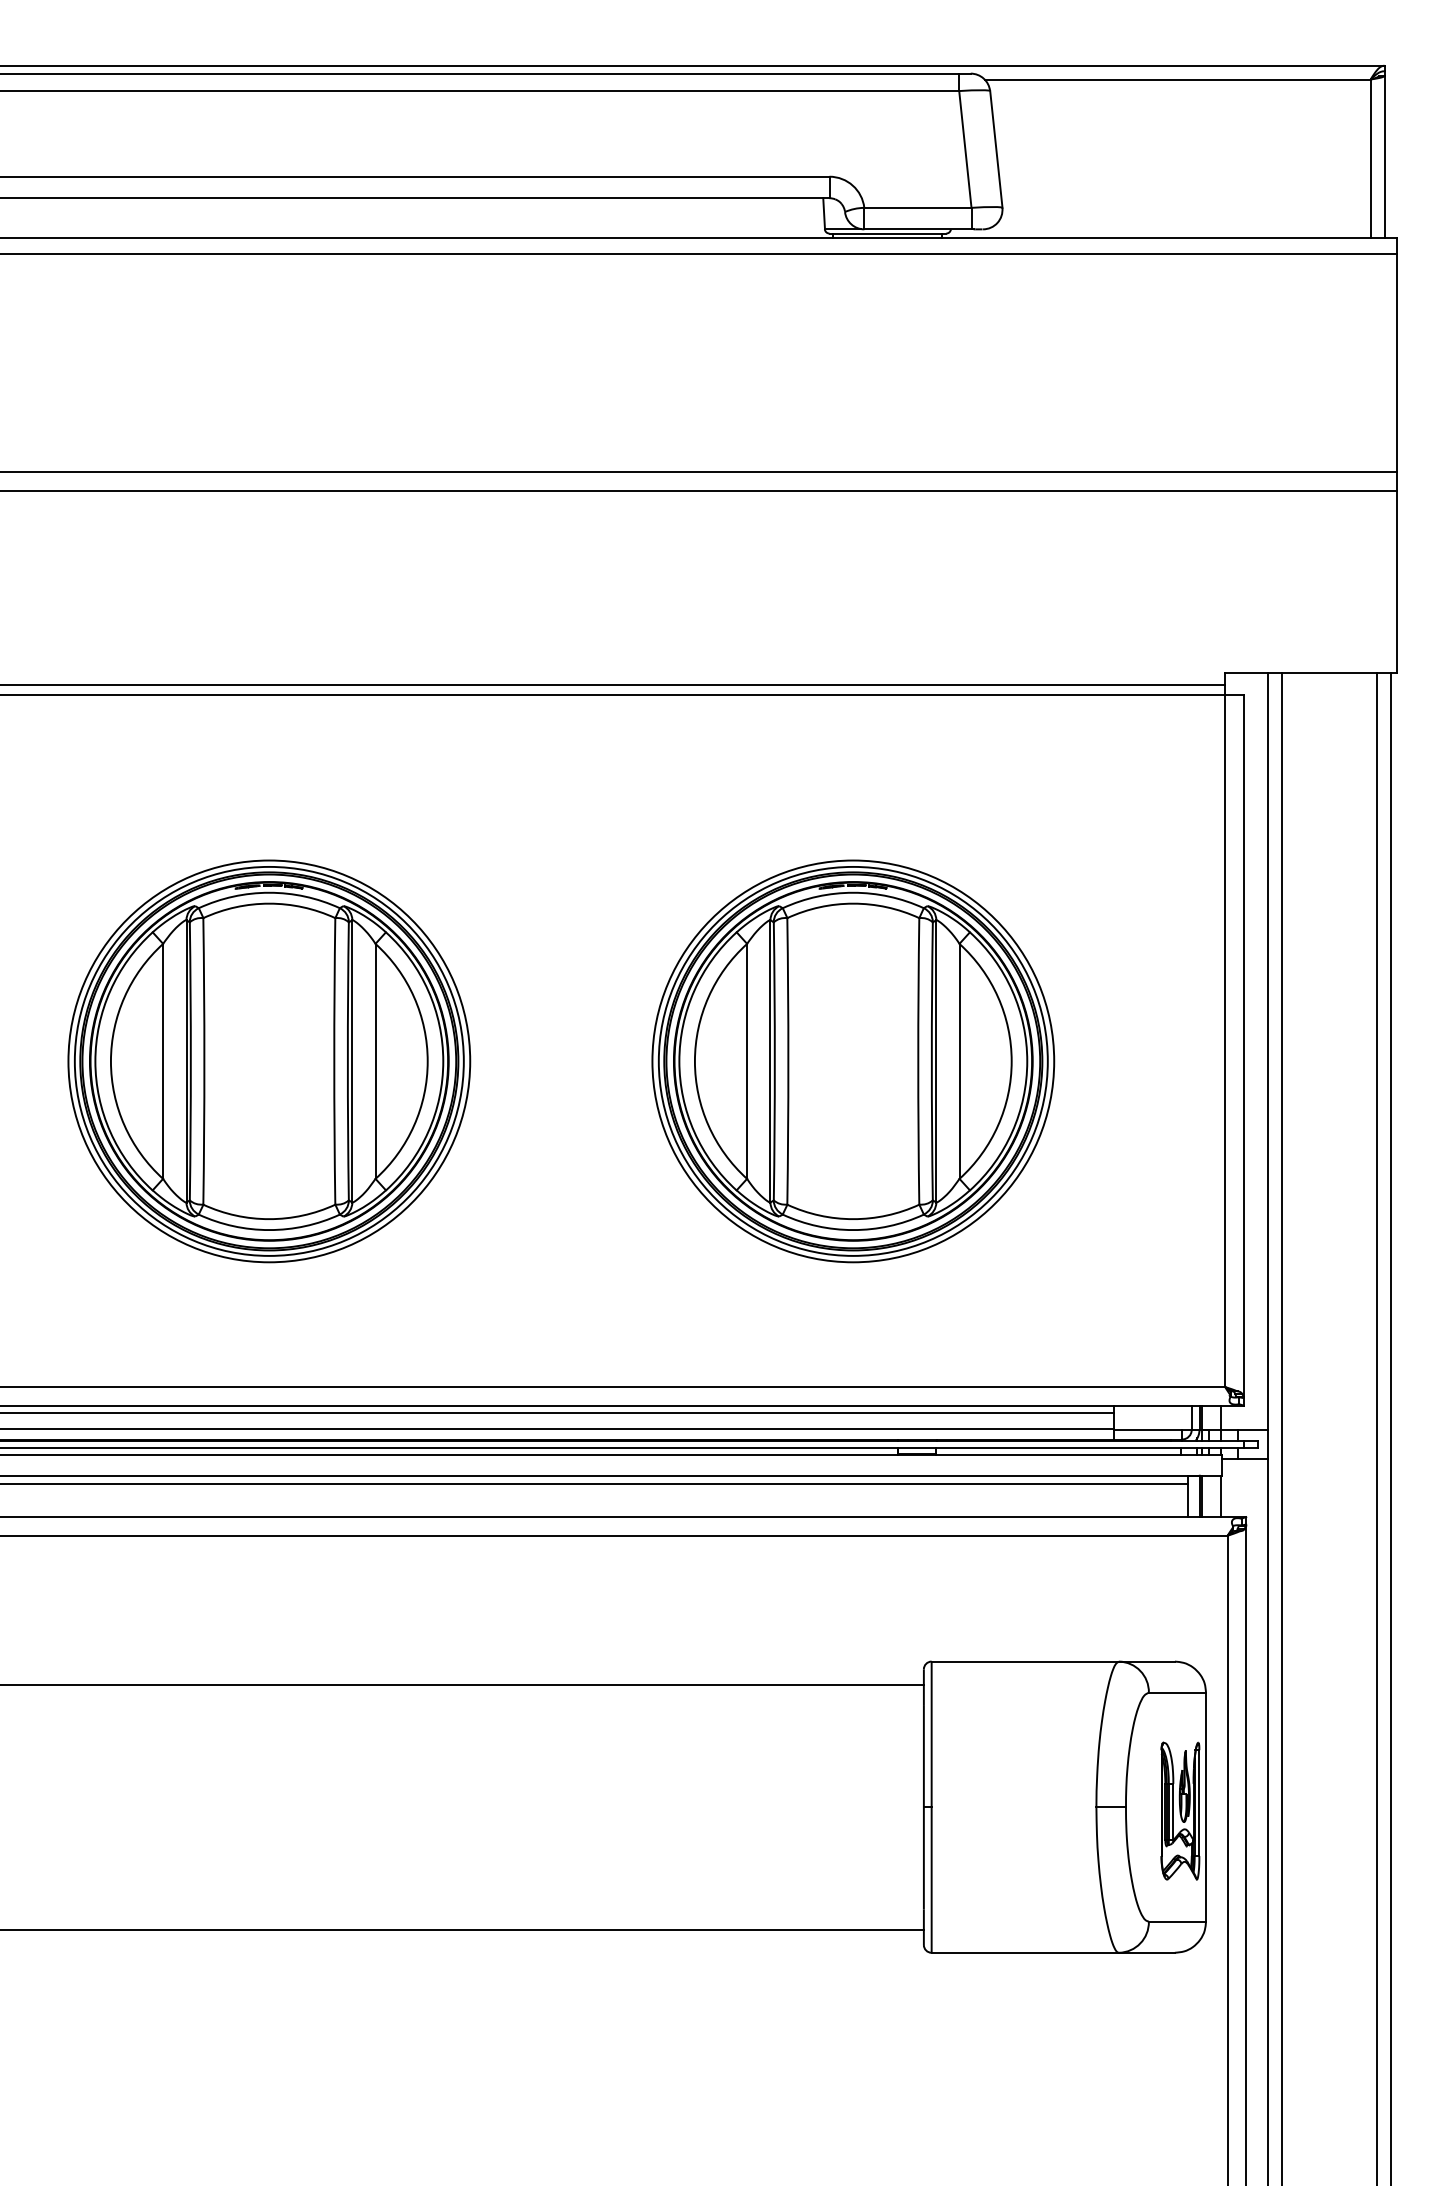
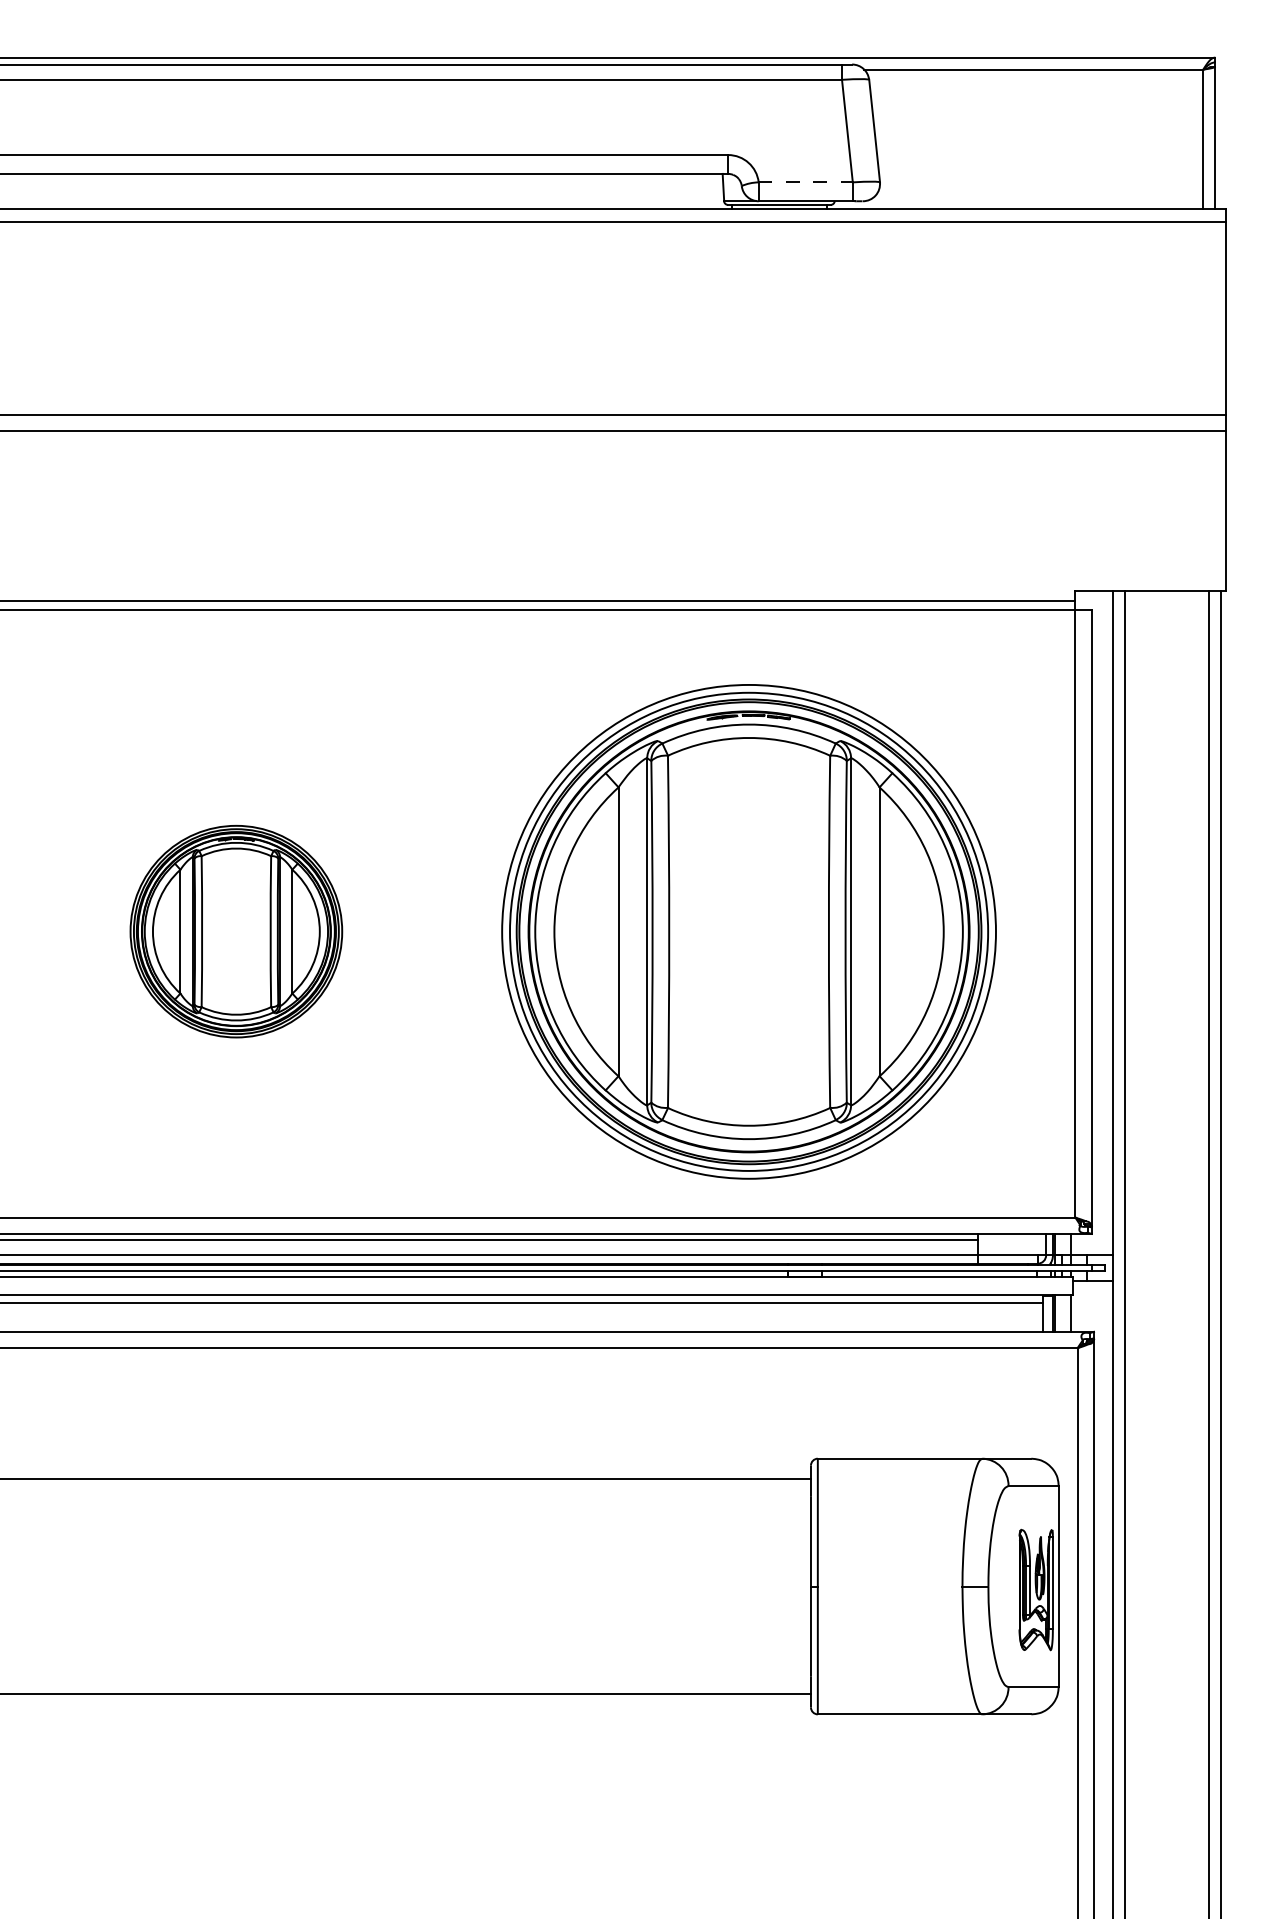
line: (918, 207) -> (806, 182), solid -> dashed
part: (269, 1061) -> (236, 931), size x0.6
part: (852, 1061) -> (748, 931), size x1.4

